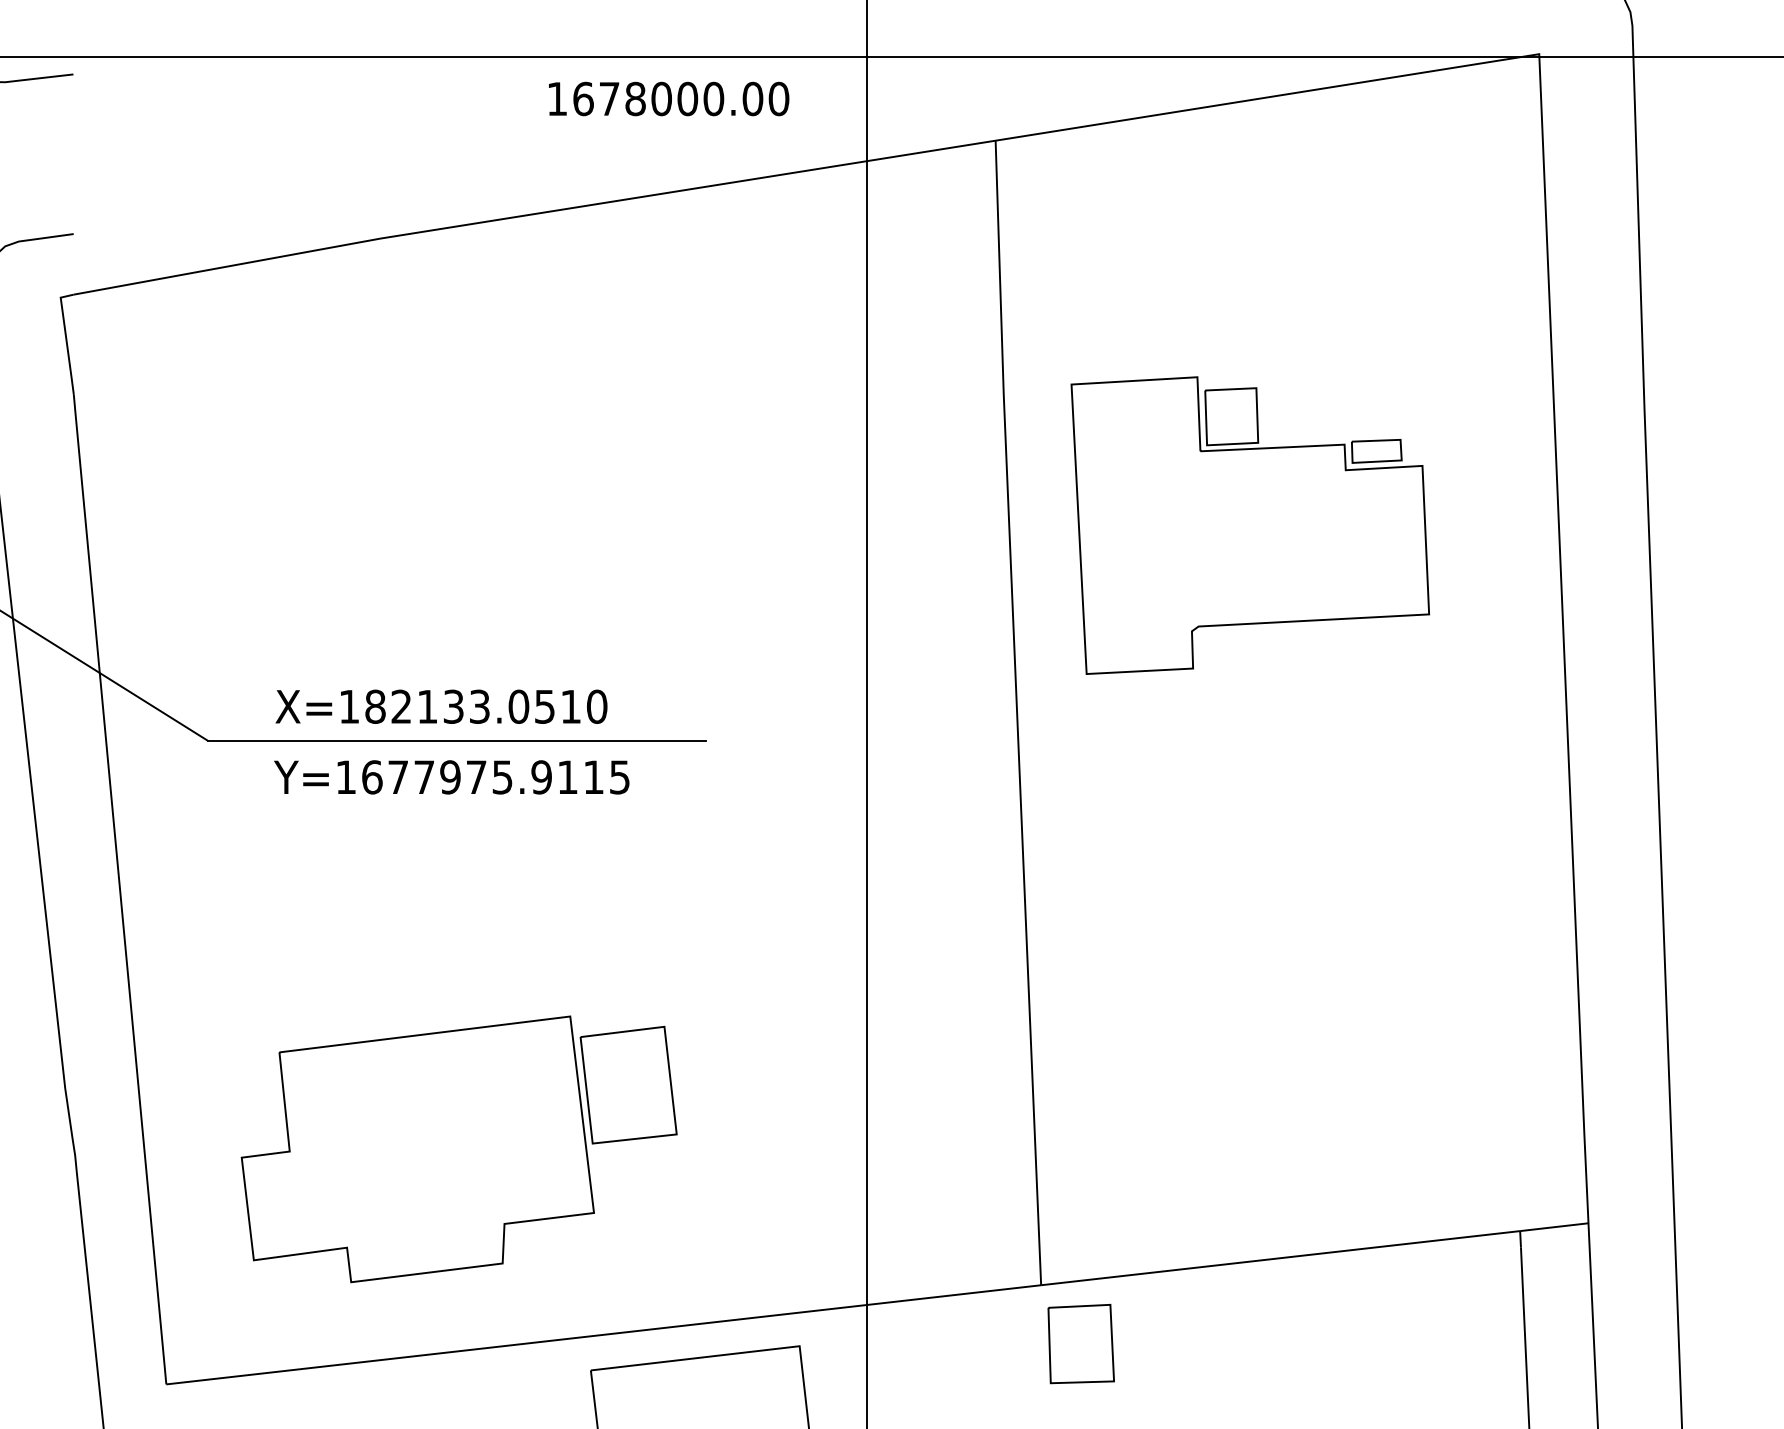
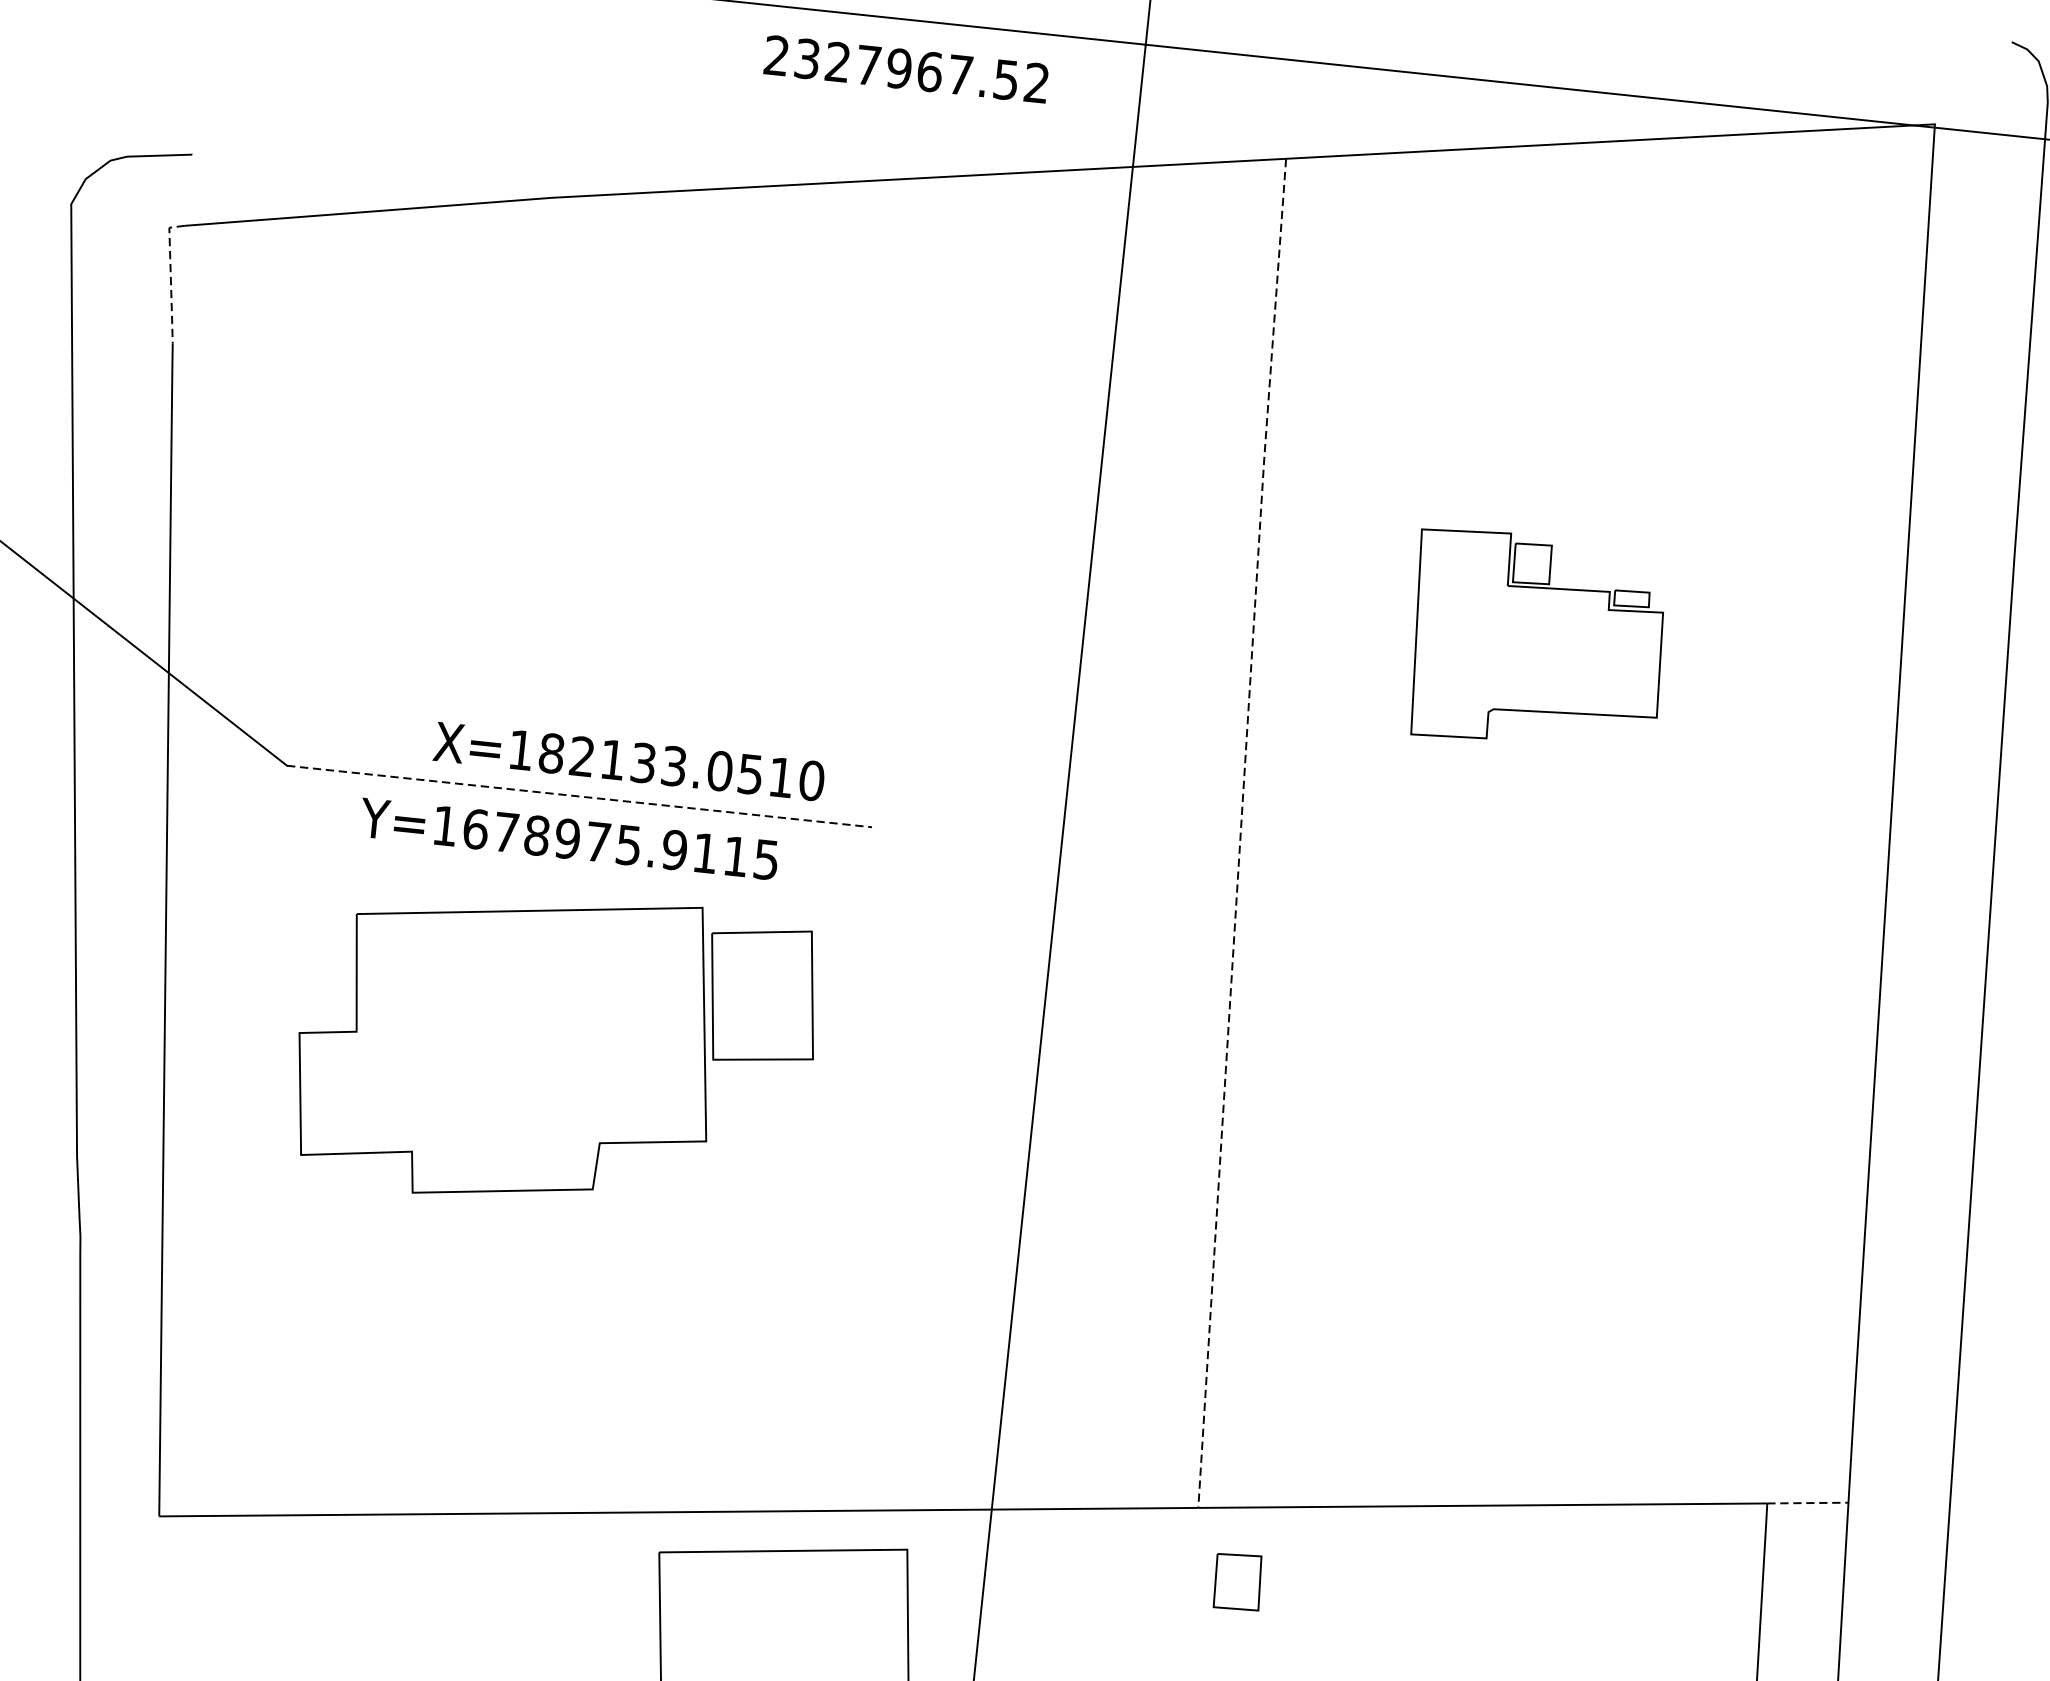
text: (668, 98) -> (907, 68), 1678000.00 -> 2327967.52
line: (66, 340) -> (170, 278), solid -> dashed
part: (1249, 525) -> (1536, 641), size x0.6
text: (441, 706) -> (629, 761), moved
line: (1017, 713) -> (1241, 833), solid -> dashed
line: (457, 740) -> (580, 796), solid -> dashed
text: (424, 777) -> (537, 835), Y=1677975.9115 -> Y=1678975.9115
part: (458, 1149) -> (554, 1050), moved
line: (1554, 1227) -> (1808, 1503), solid -> dashed
part: (1080, 1343) -> (1237, 1581), size x0.6

